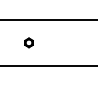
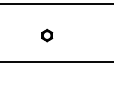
part: (28, 42) -> (46, 35), moved

